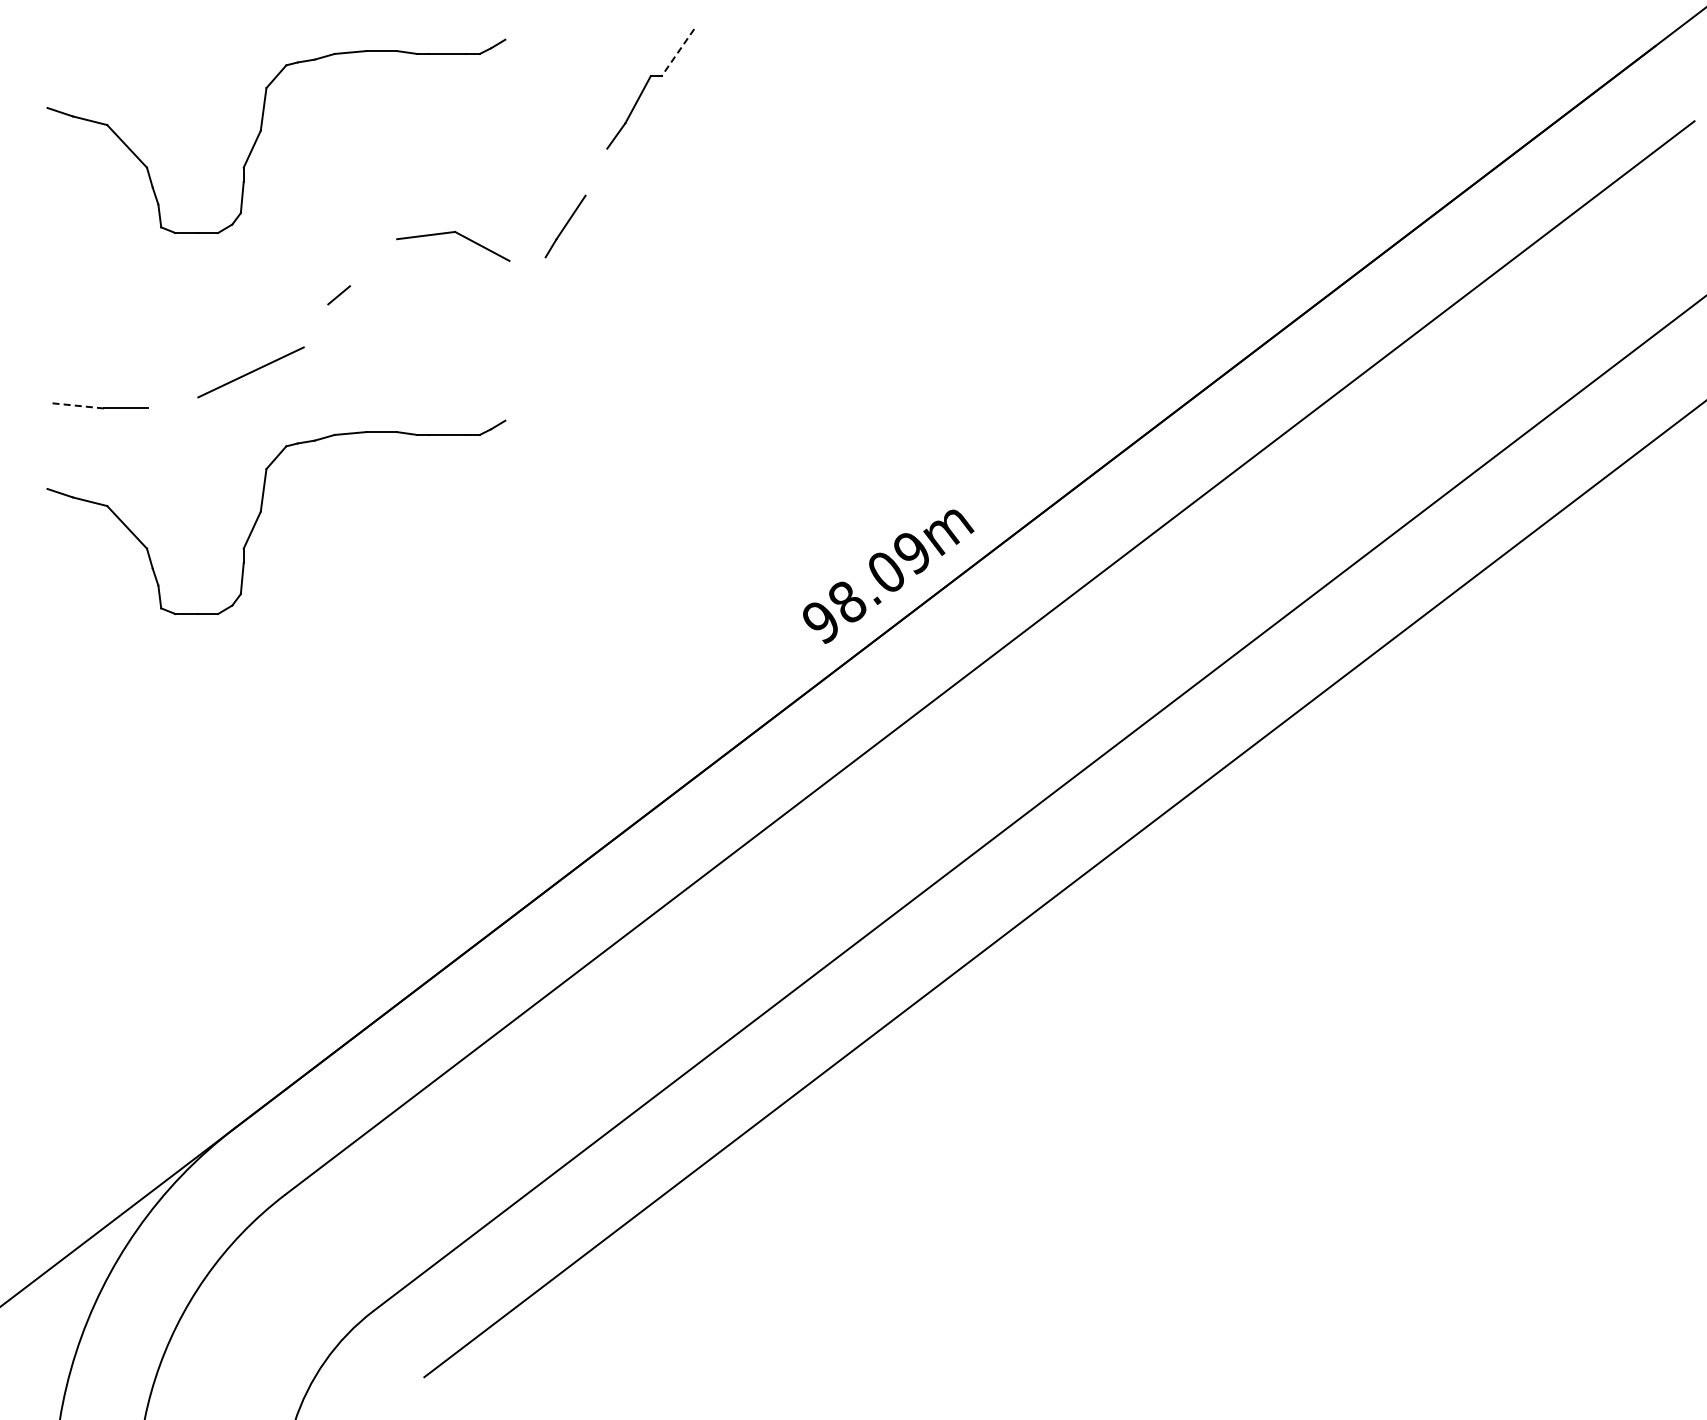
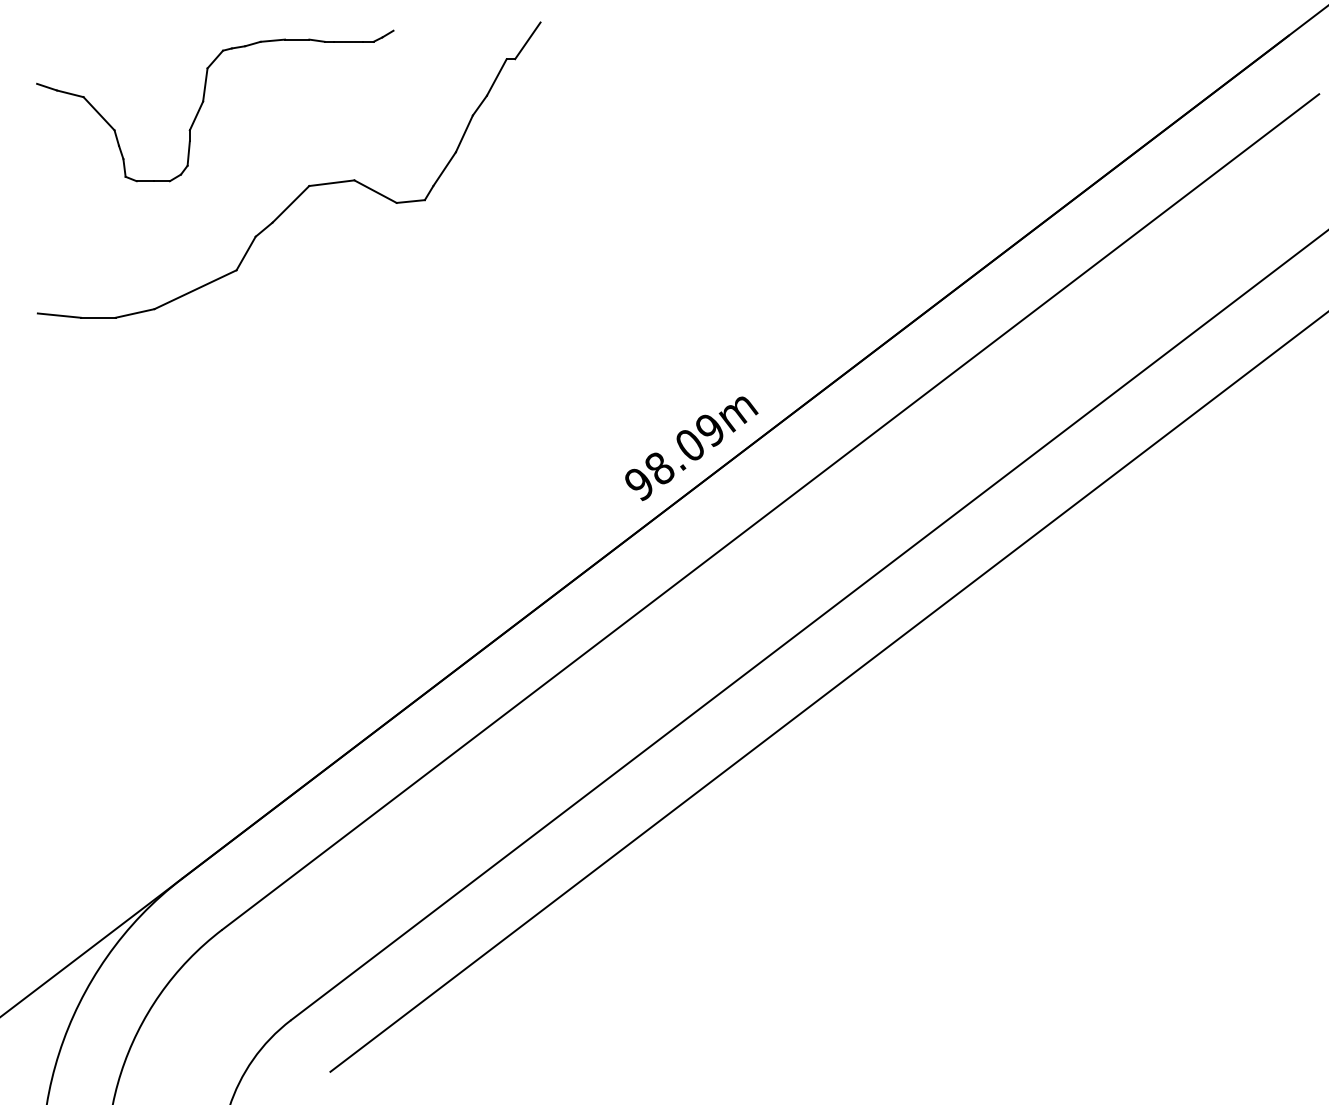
line: (677, 52) -> (527, 40), dashed -> solid
line: (596, 171) -> (464, 133), added
line: (527, 258) -> (410, 201), added
line: (373, 262) -> (290, 204), added
line: (315, 325) -> (245, 253), added
line: (173, 402) -> (135, 313), added
line: (76, 405) -> (59, 315), dashed -> solid
part: (261, 512) -> (203, 398), removed

